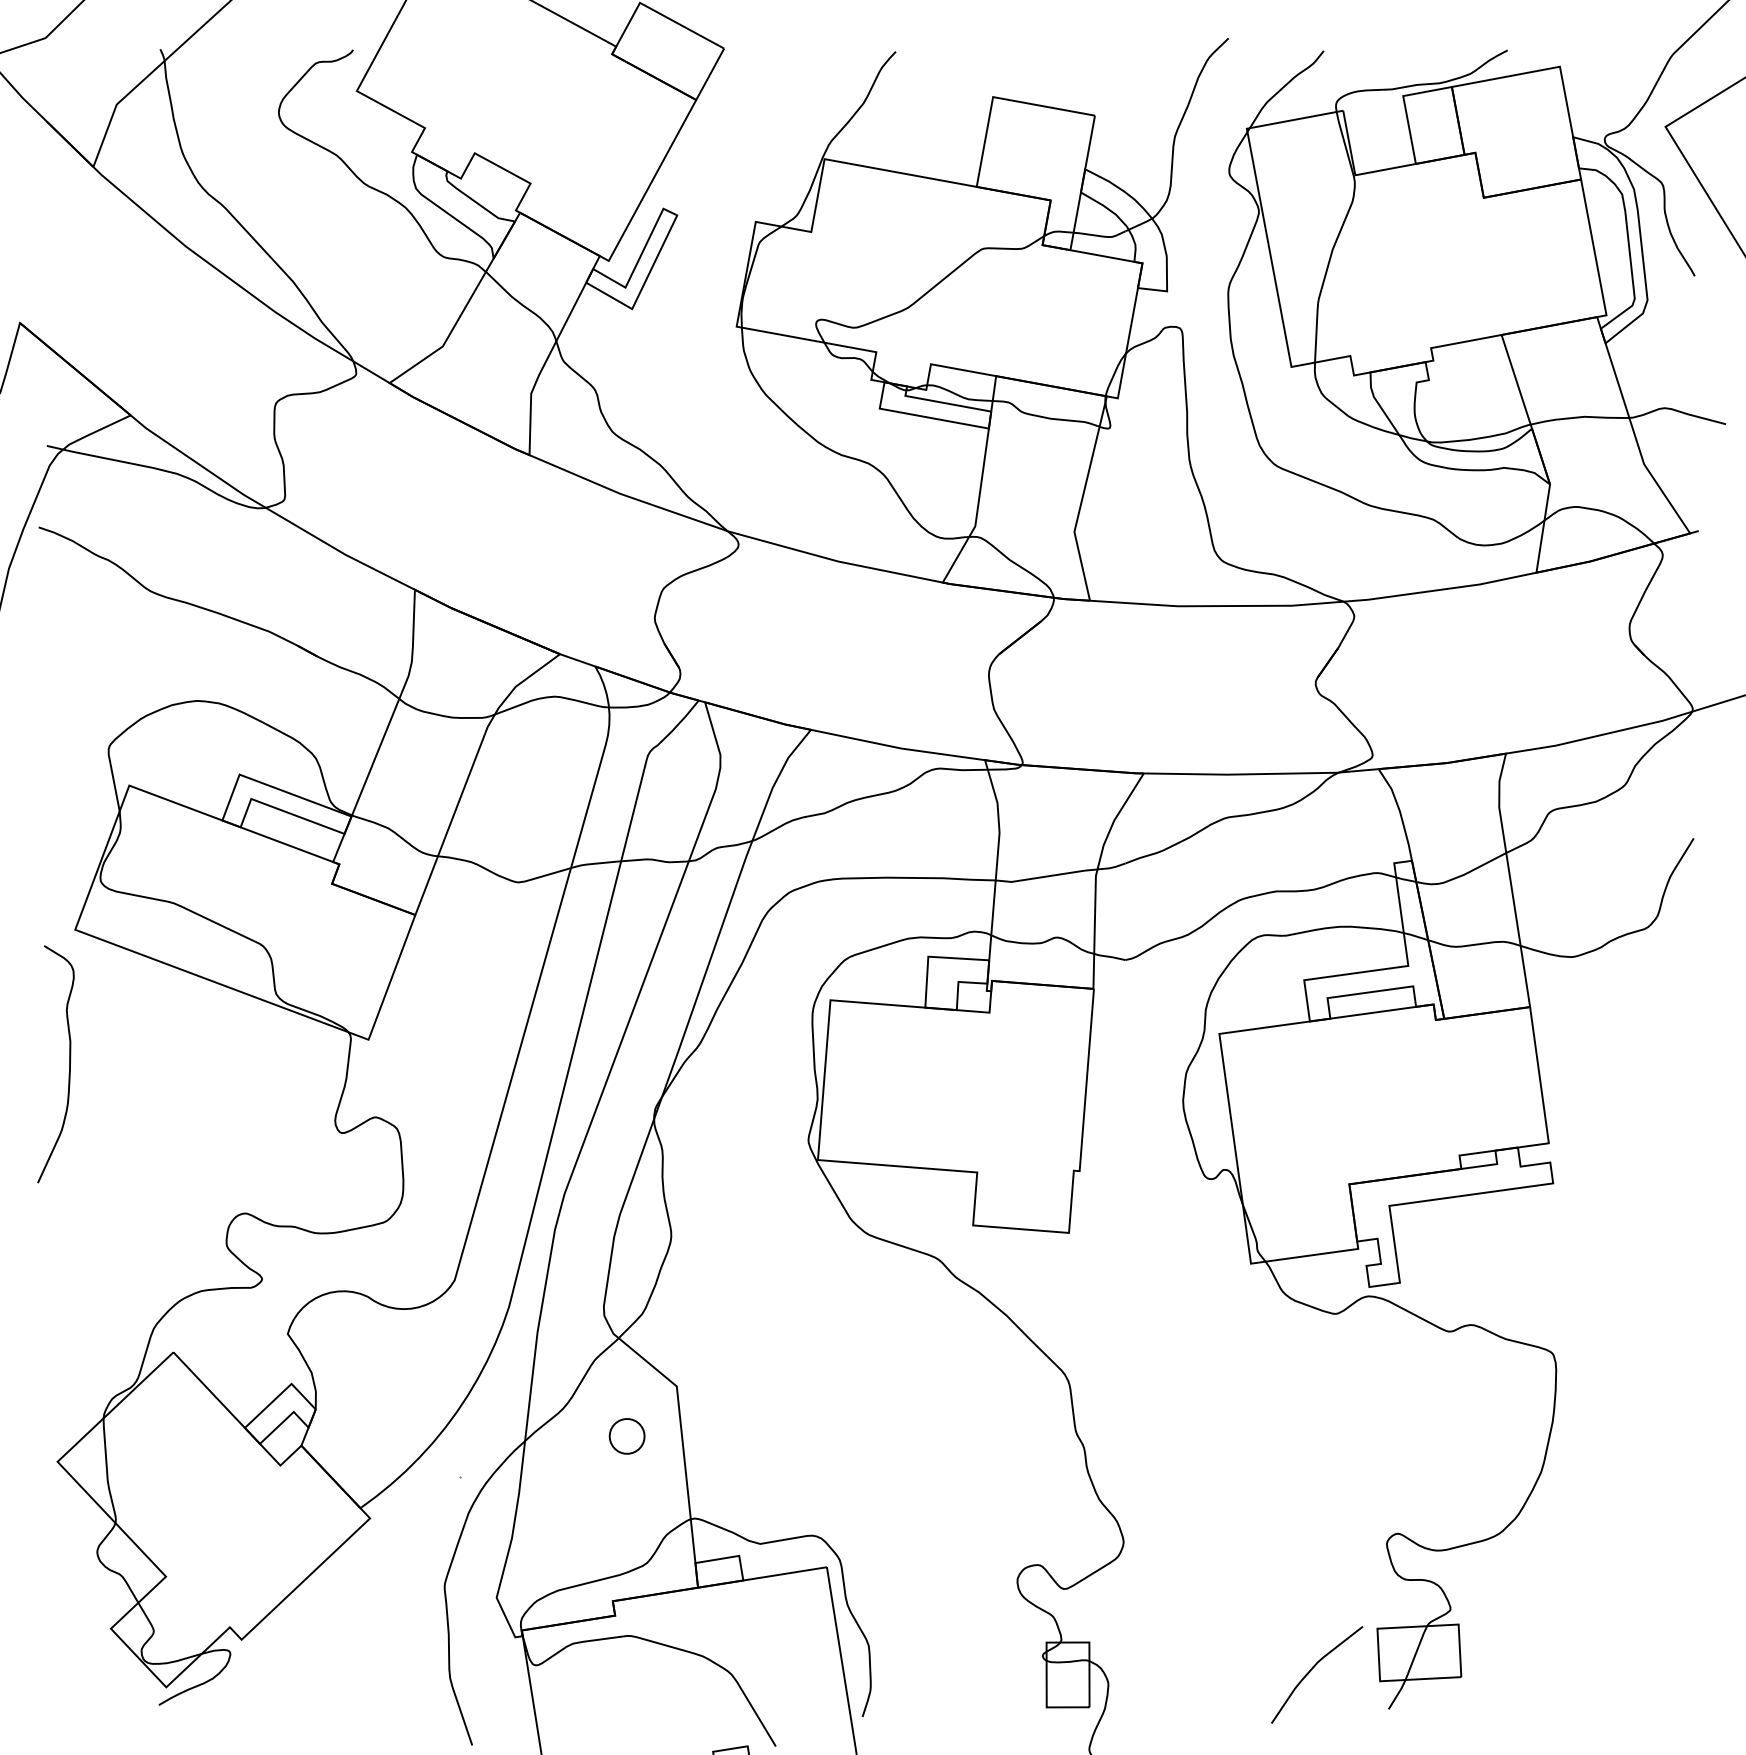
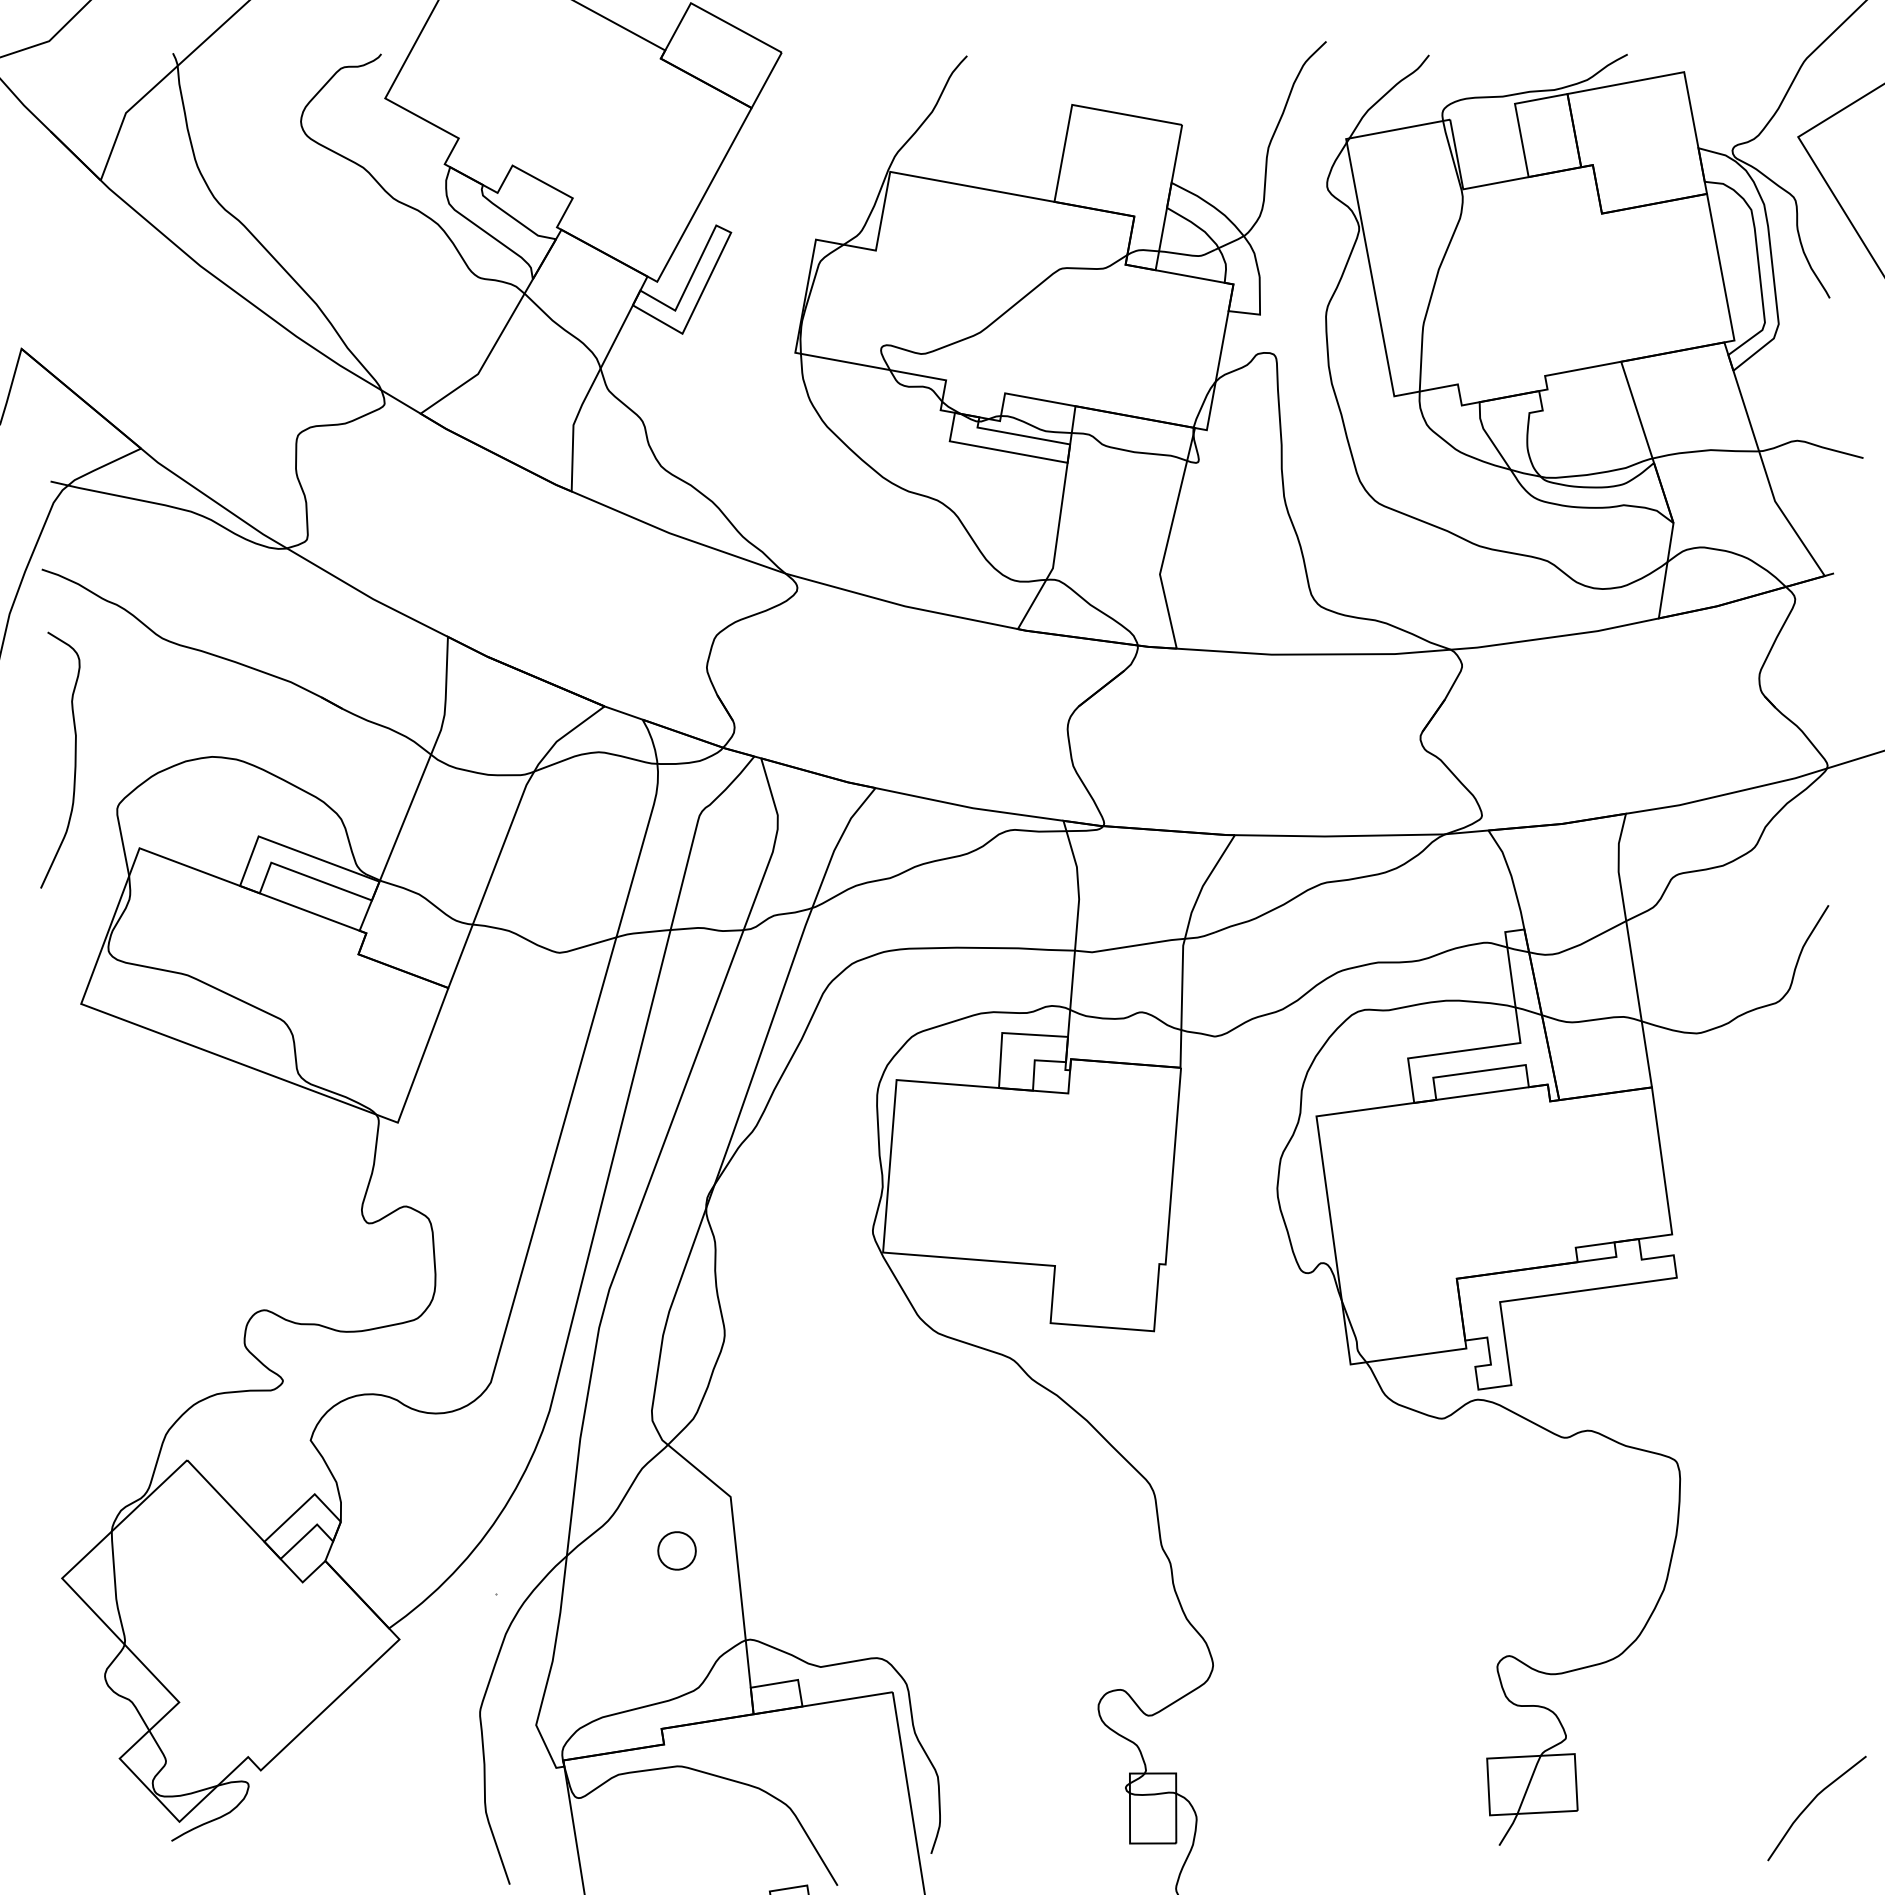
curve: (69, 1063) -> (74, 759), moved
curve: (1312, 1670) -> (1811, 1803), moved

